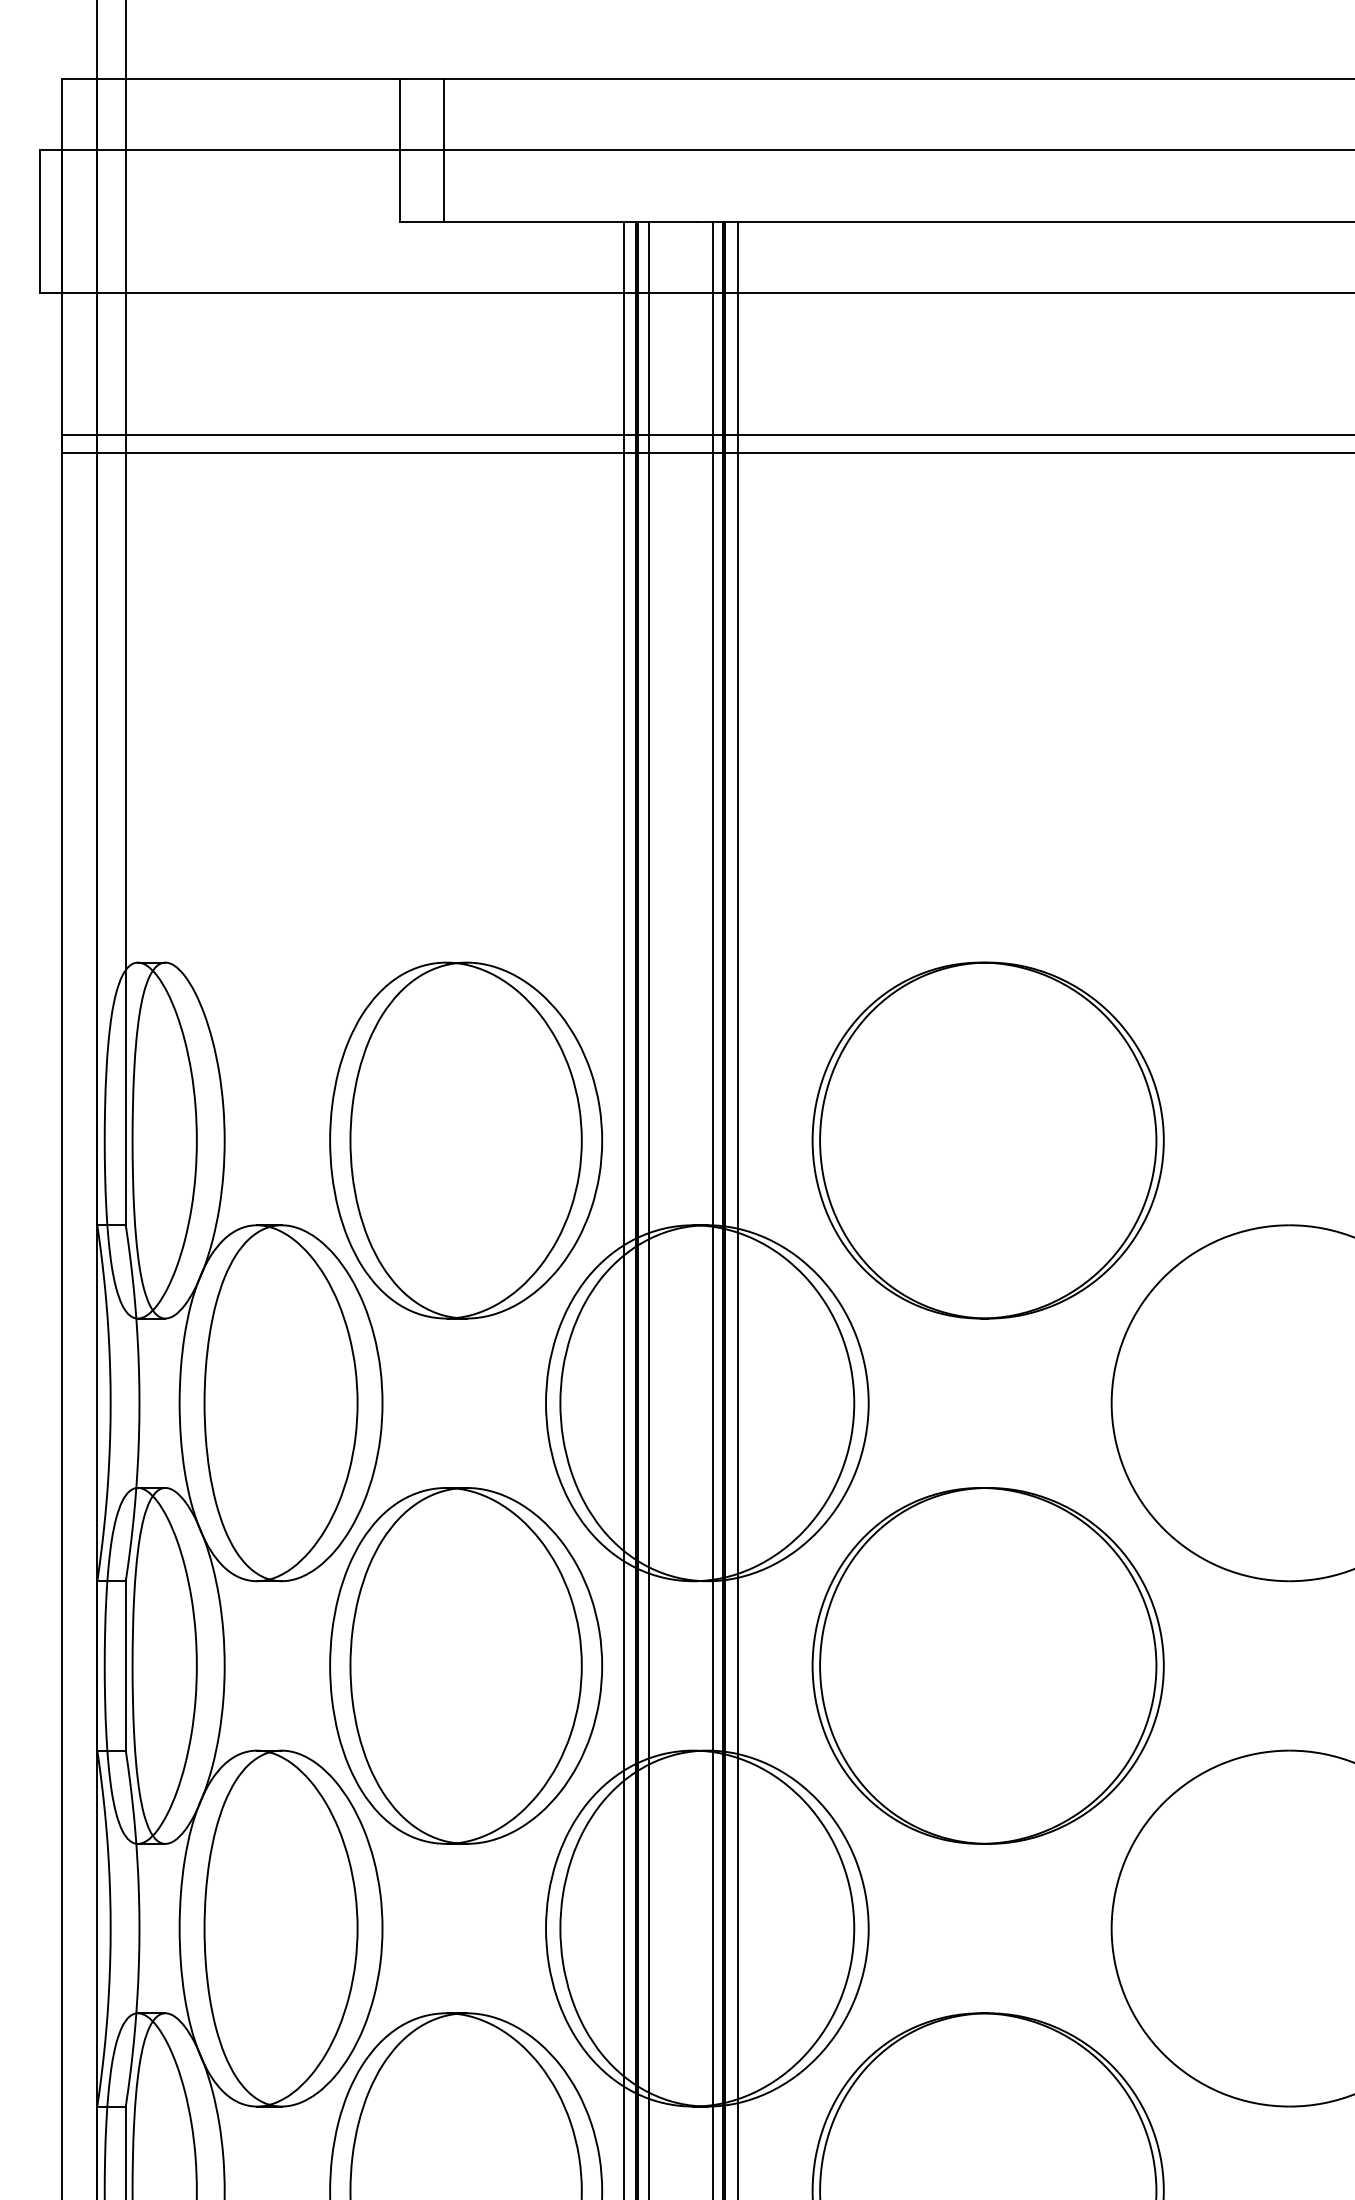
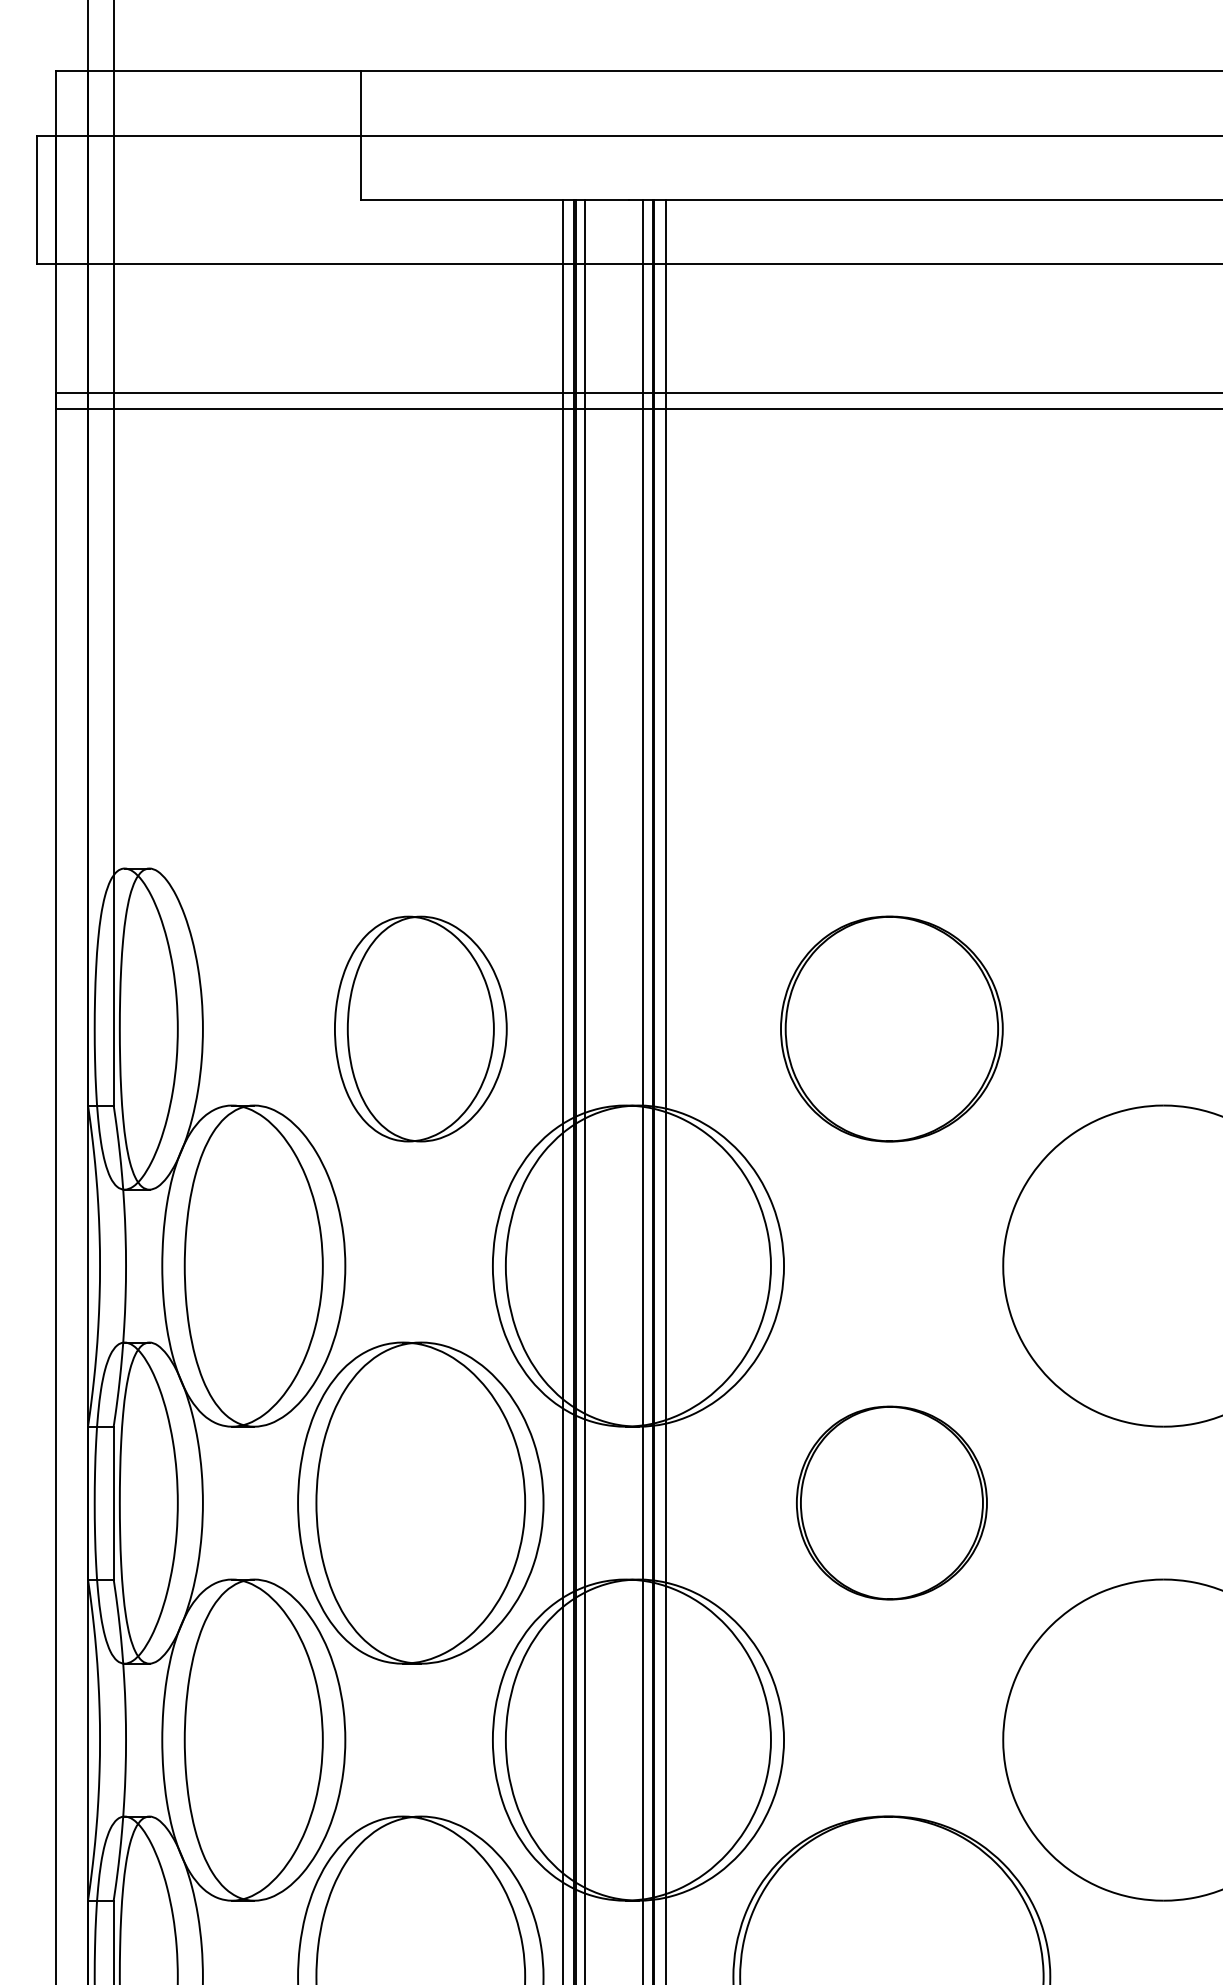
line: (443, 150) -> (400, 135), removed
part: (465, 1139) -> (420, 1028), size x0.7
part: (987, 1139) -> (891, 1028), size x0.7
part: (987, 1665) -> (891, 1502), size x0.6

